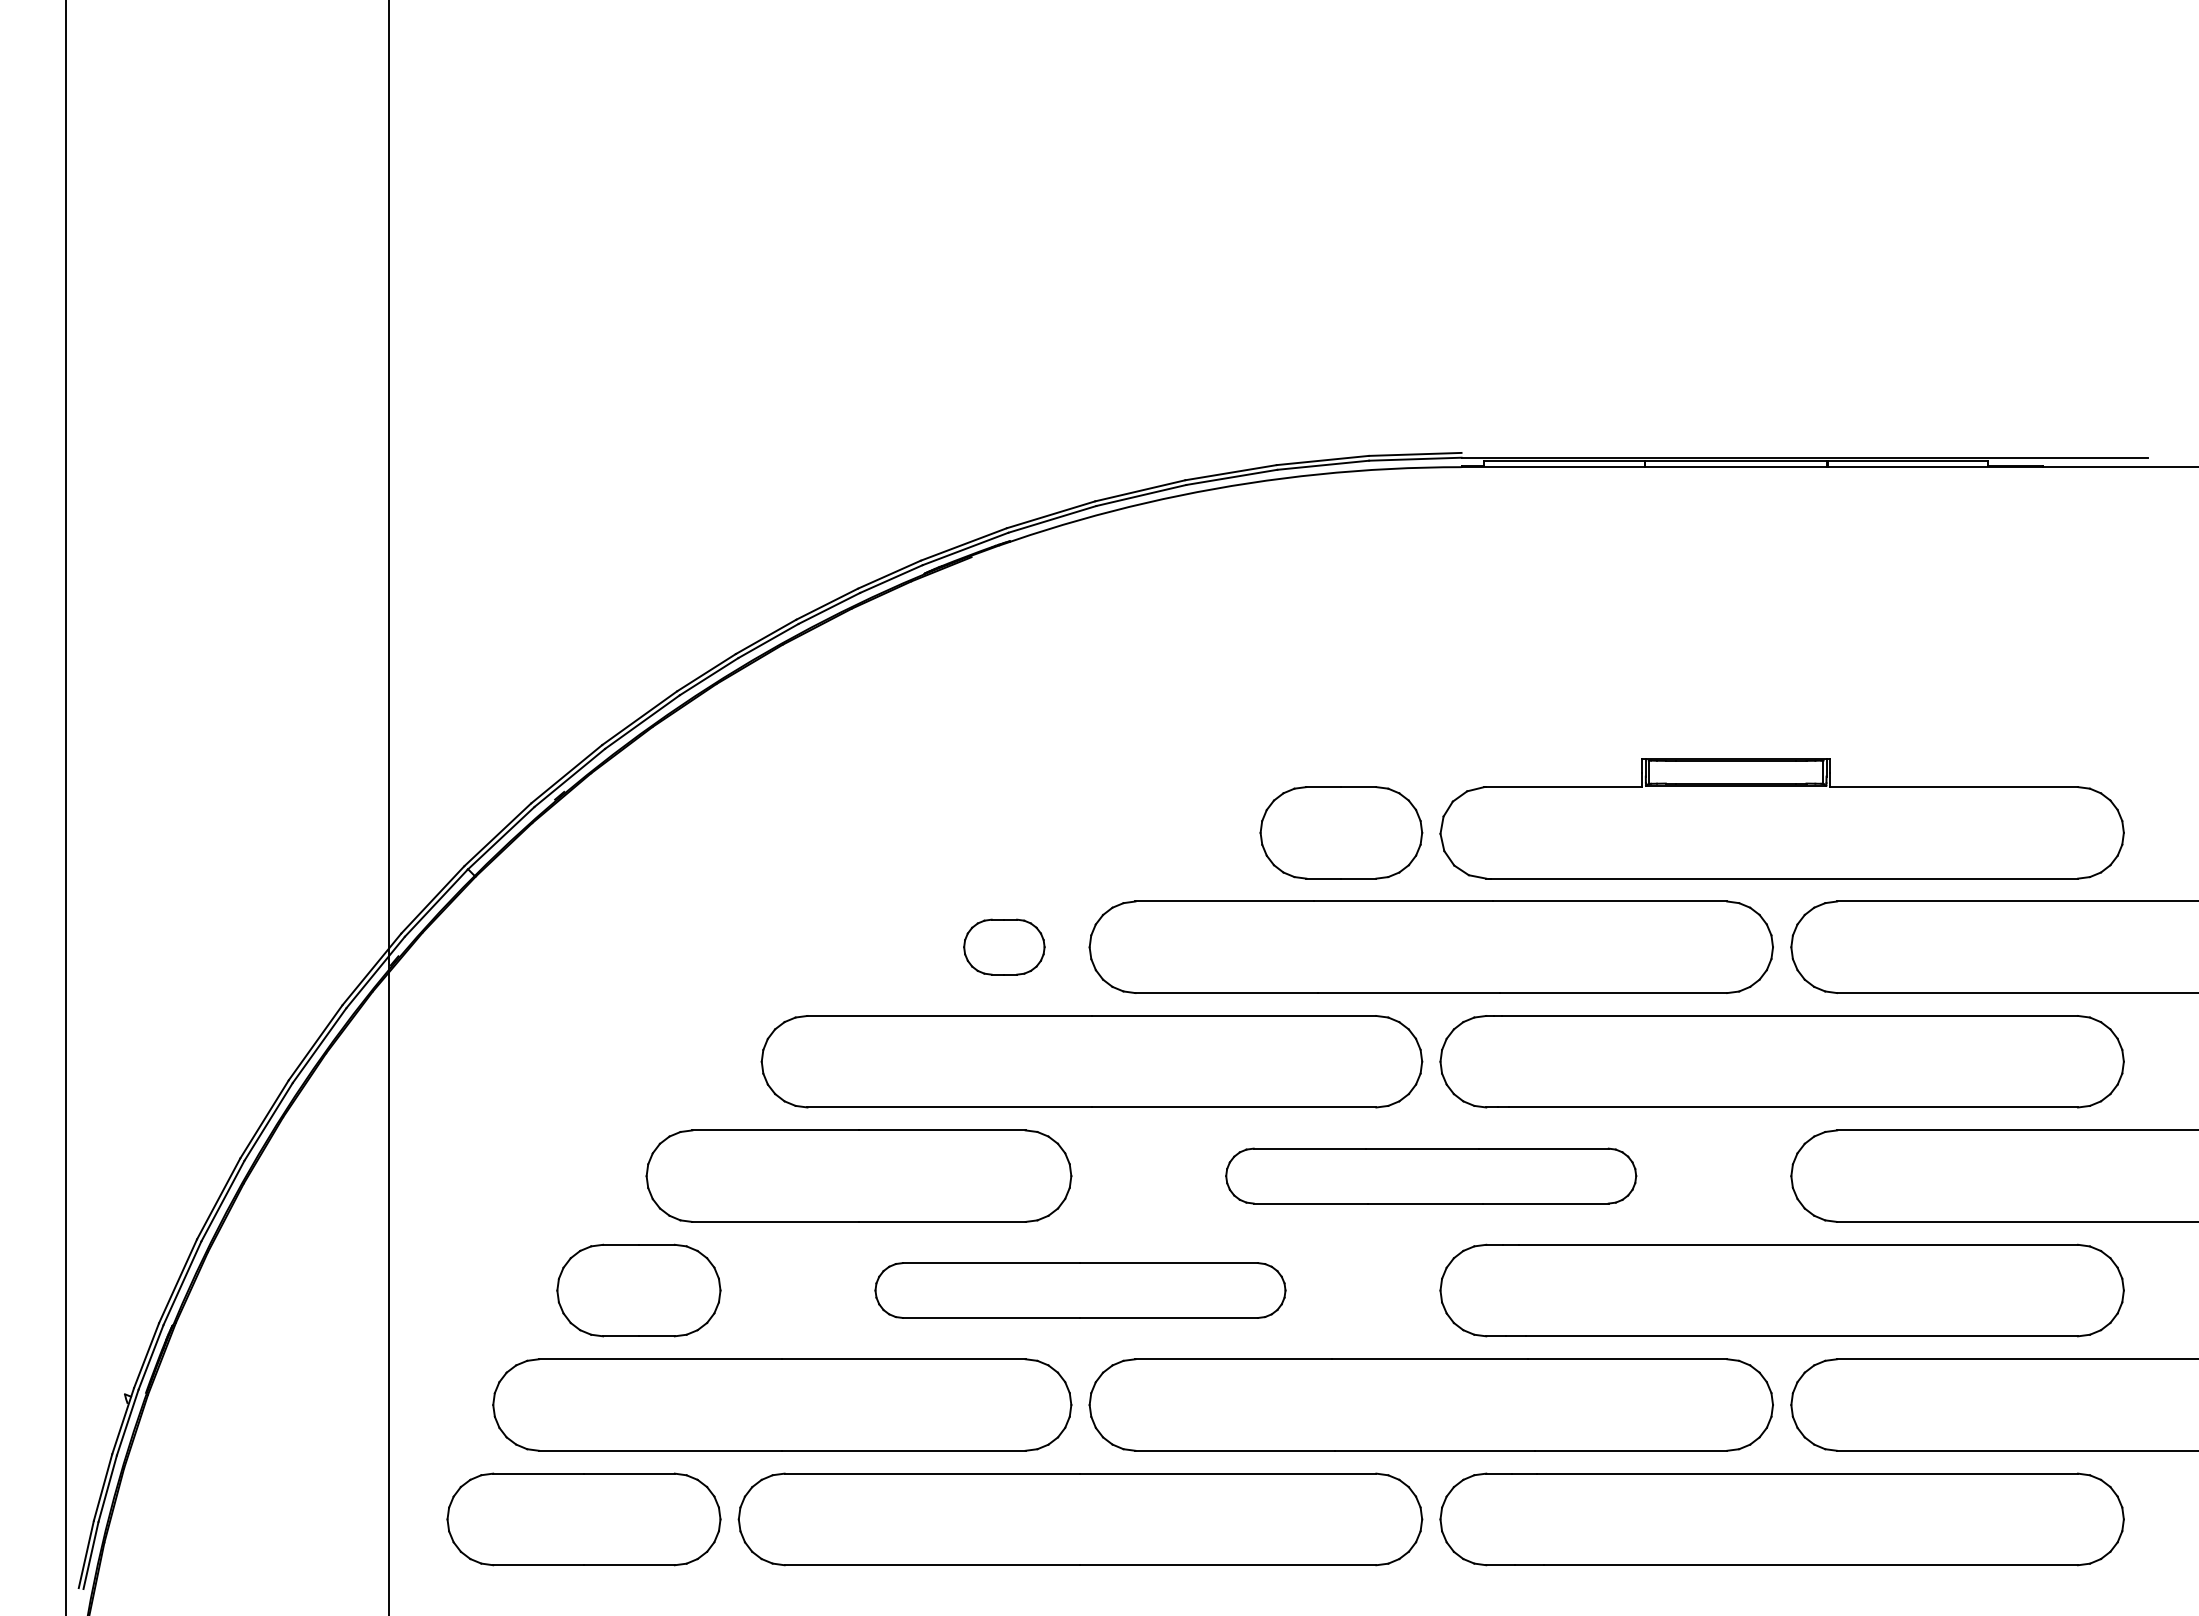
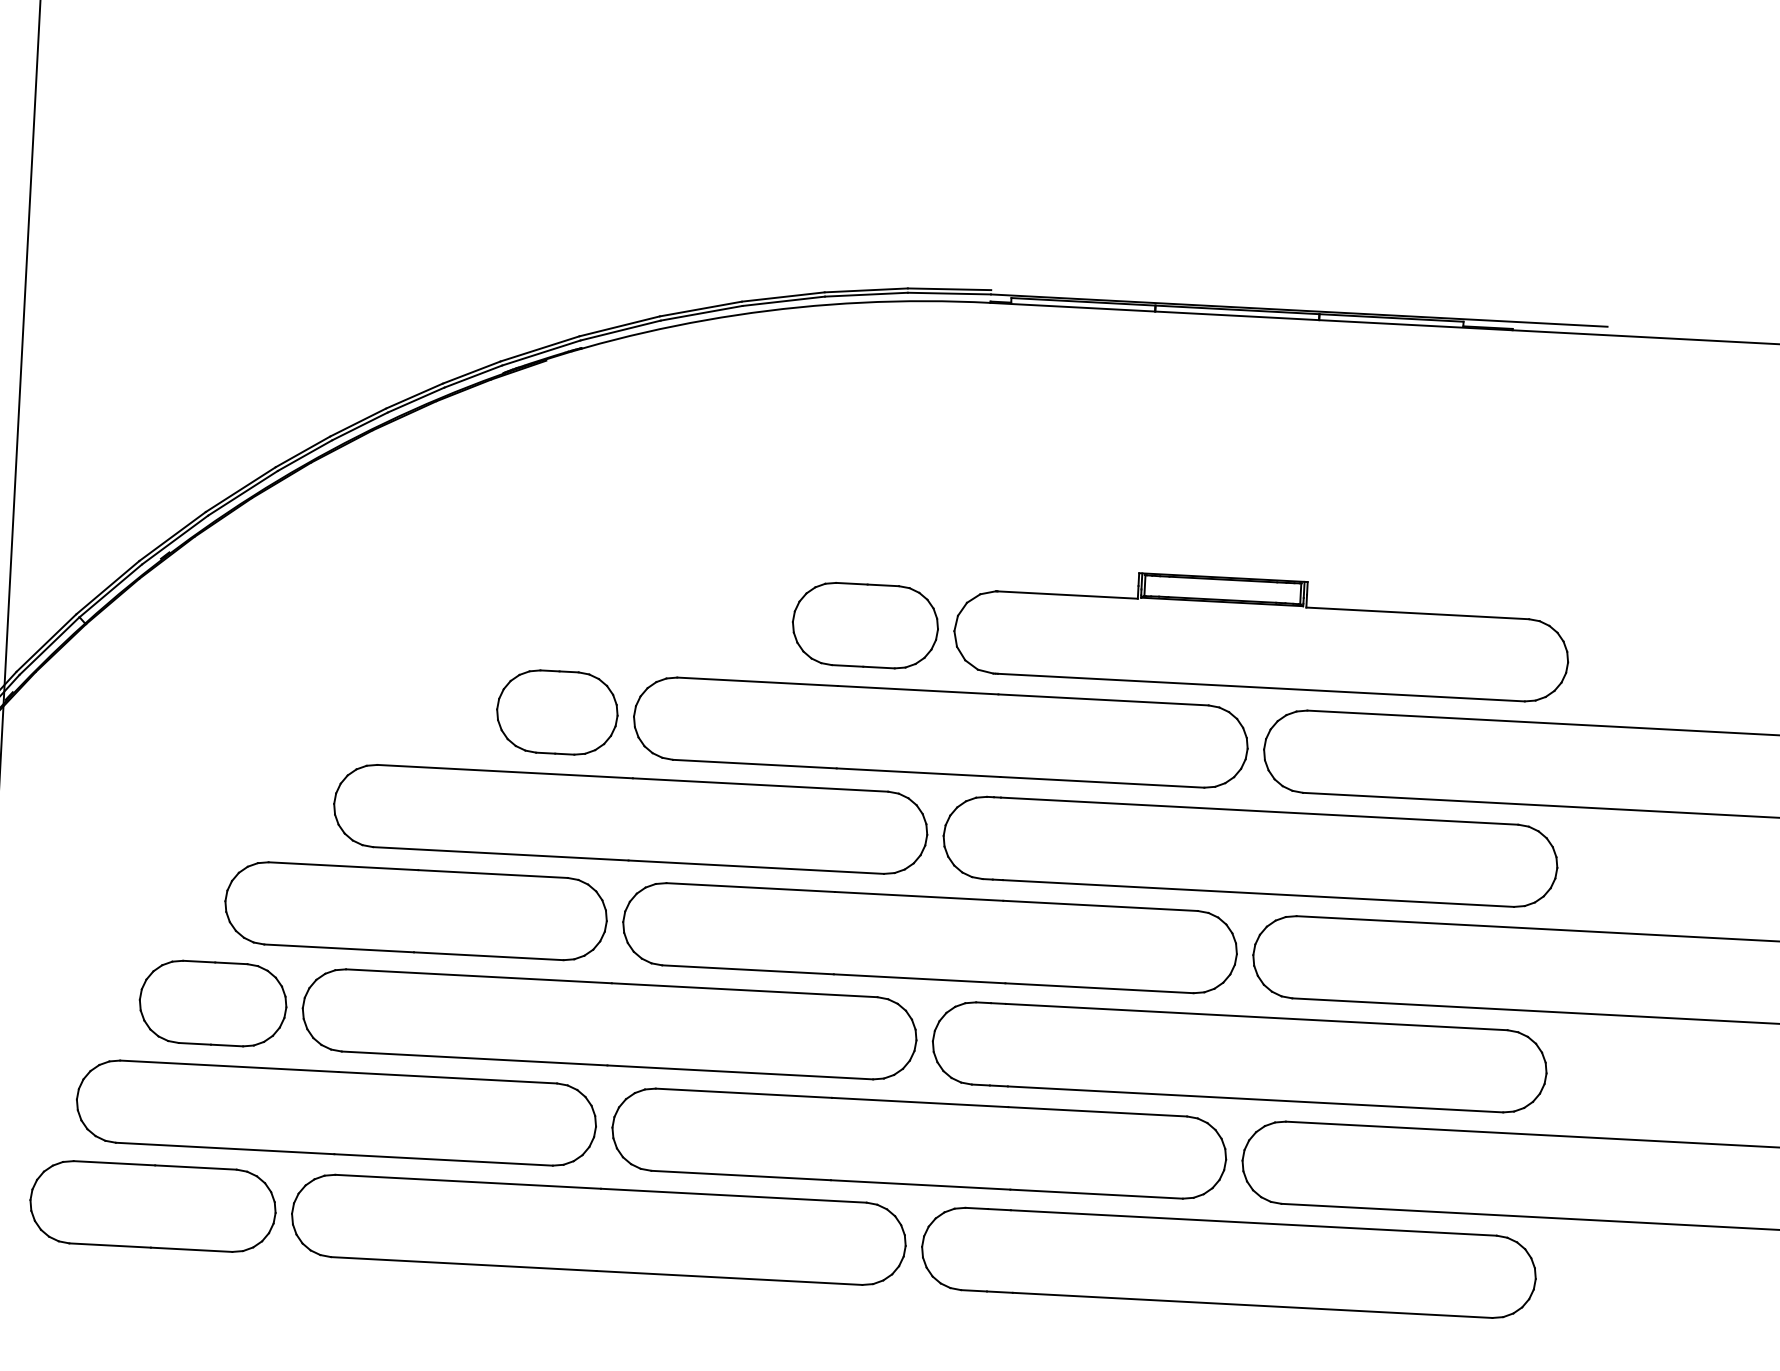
part: (1004, 946) -> (557, 711), size x1.67
part: (1430, 1175) -> (929, 937), size x1.67
part: (1080, 1290) -> (609, 1024), size x1.67

